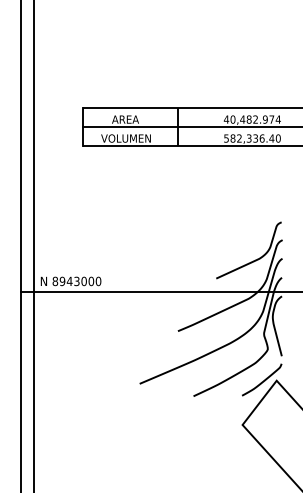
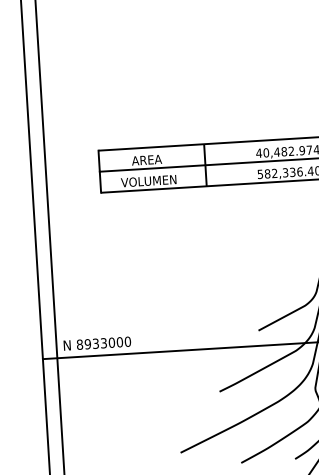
text: (69, 281) -> (95, 343), 8943000 -> 8933000

